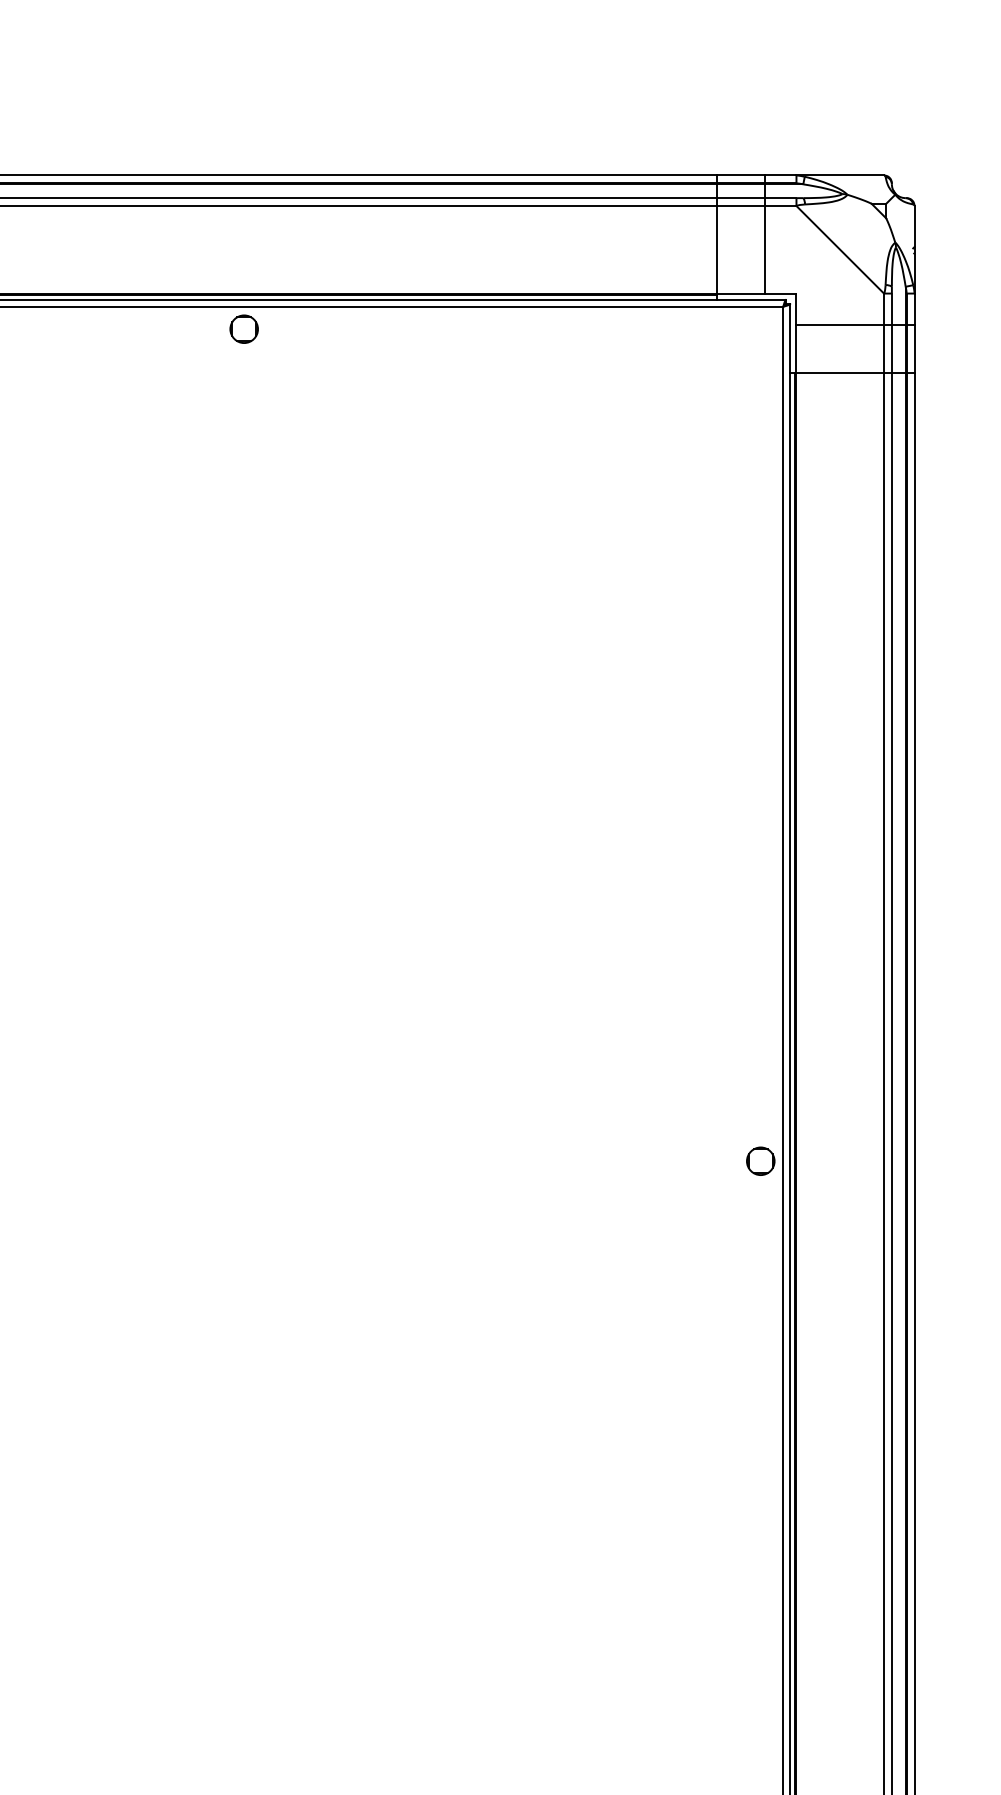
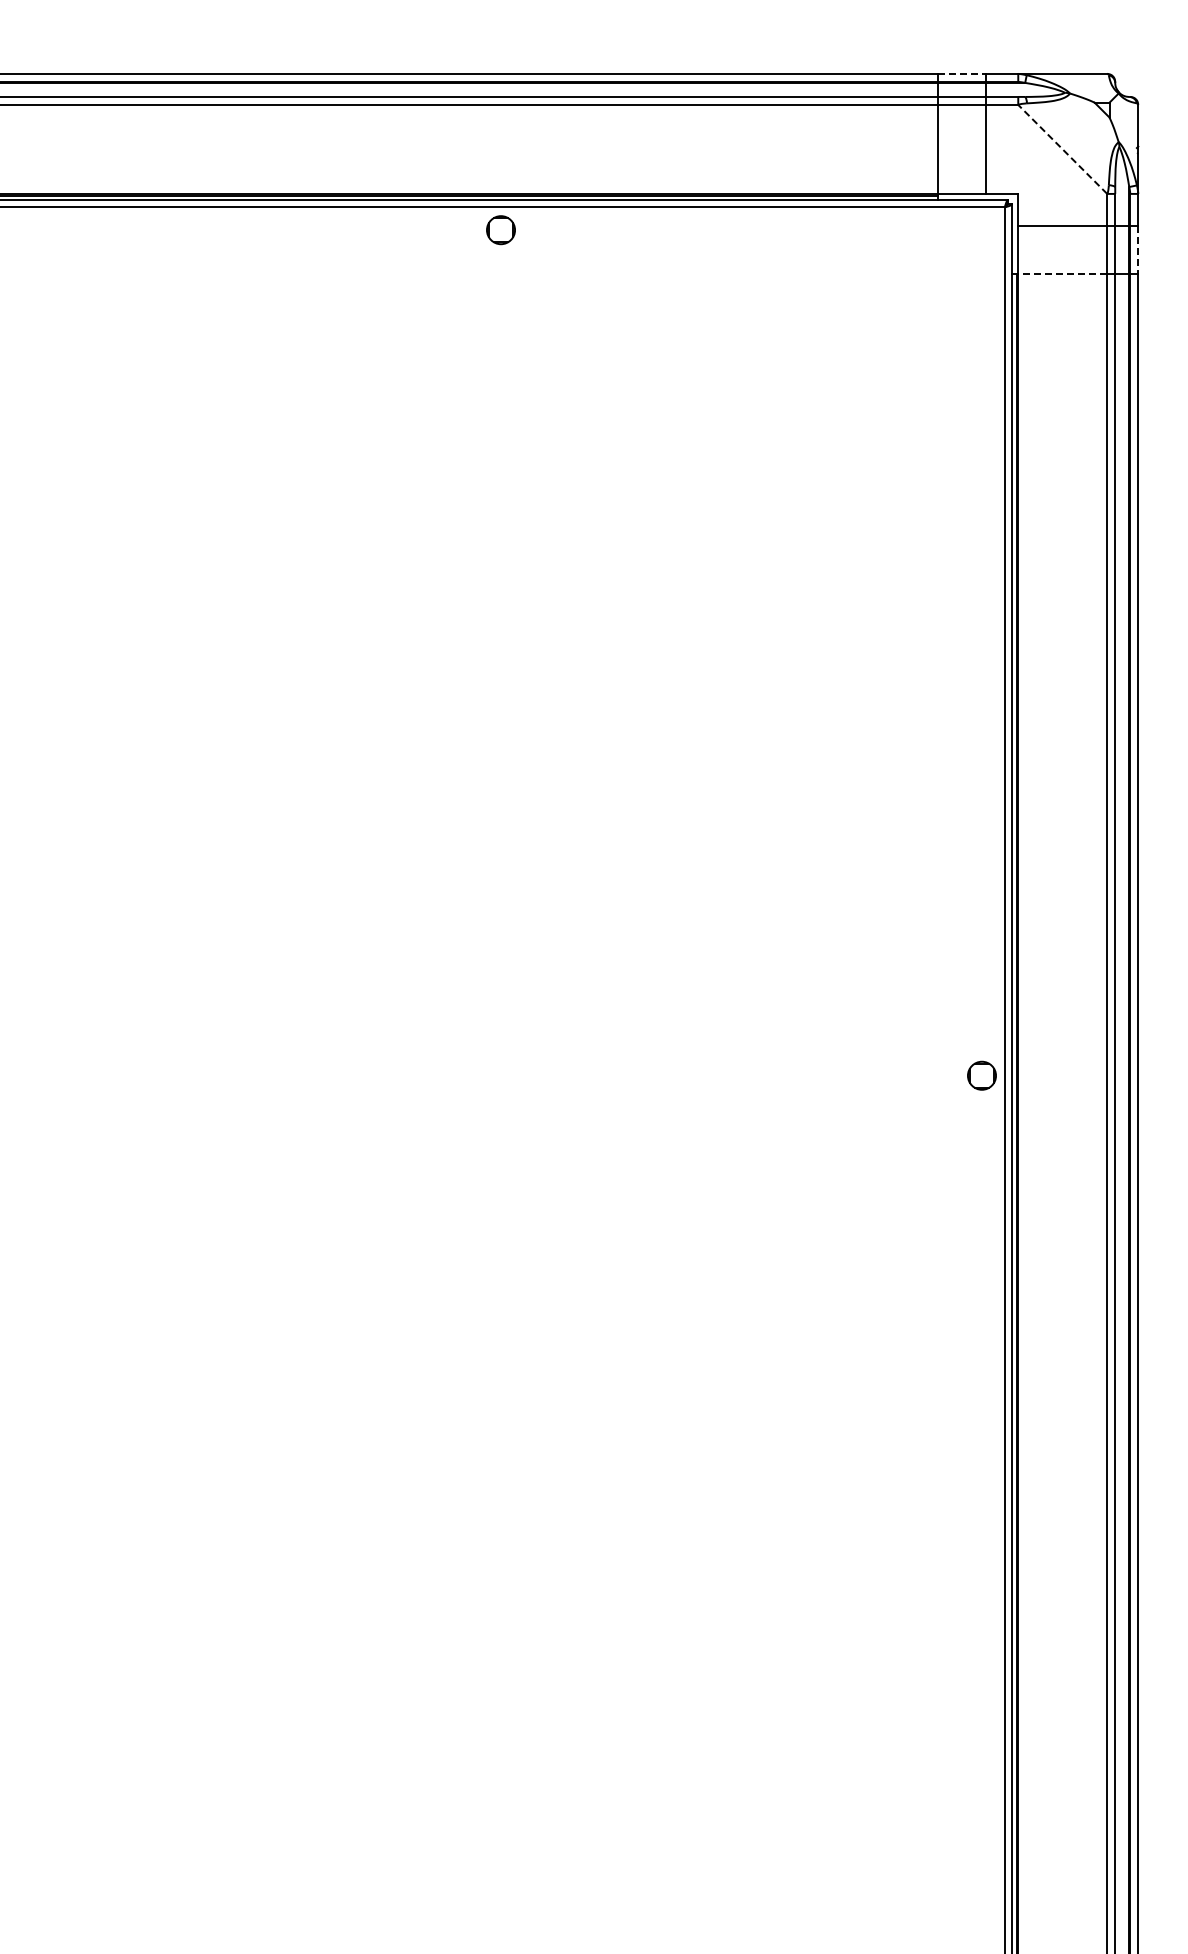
line: (741, 175) -> (962, 73), solid -> dashed
line: (839, 249) -> (1062, 149), solid -> dashed
part: (243, 329) -> (500, 230), moved
line: (914, 349) -> (1138, 250), solid -> dashed
line: (839, 372) -> (1062, 274), solid -> dashed

